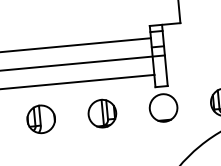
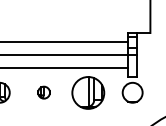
part: (102, 113) -> (88, 92), size x1.6
part: (40, 119) -> (43, 92), size x0.6

